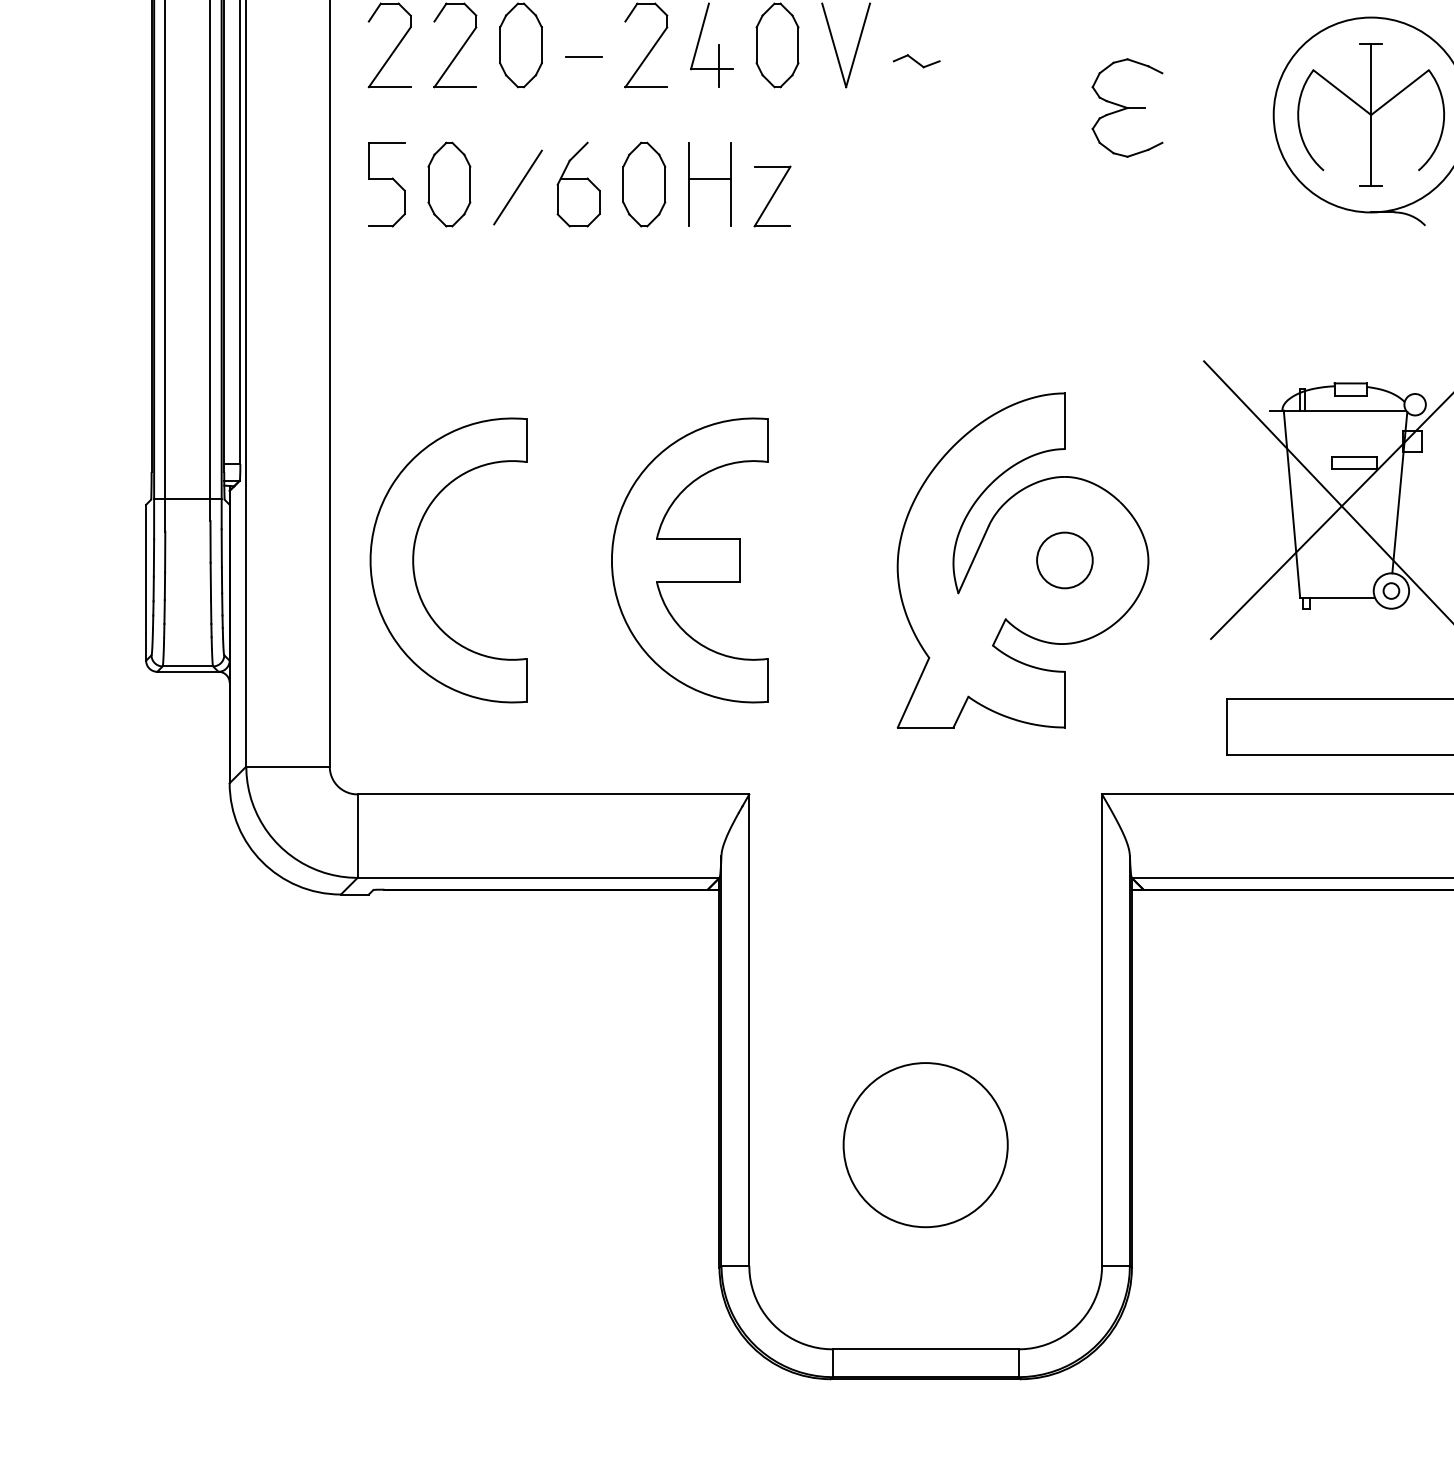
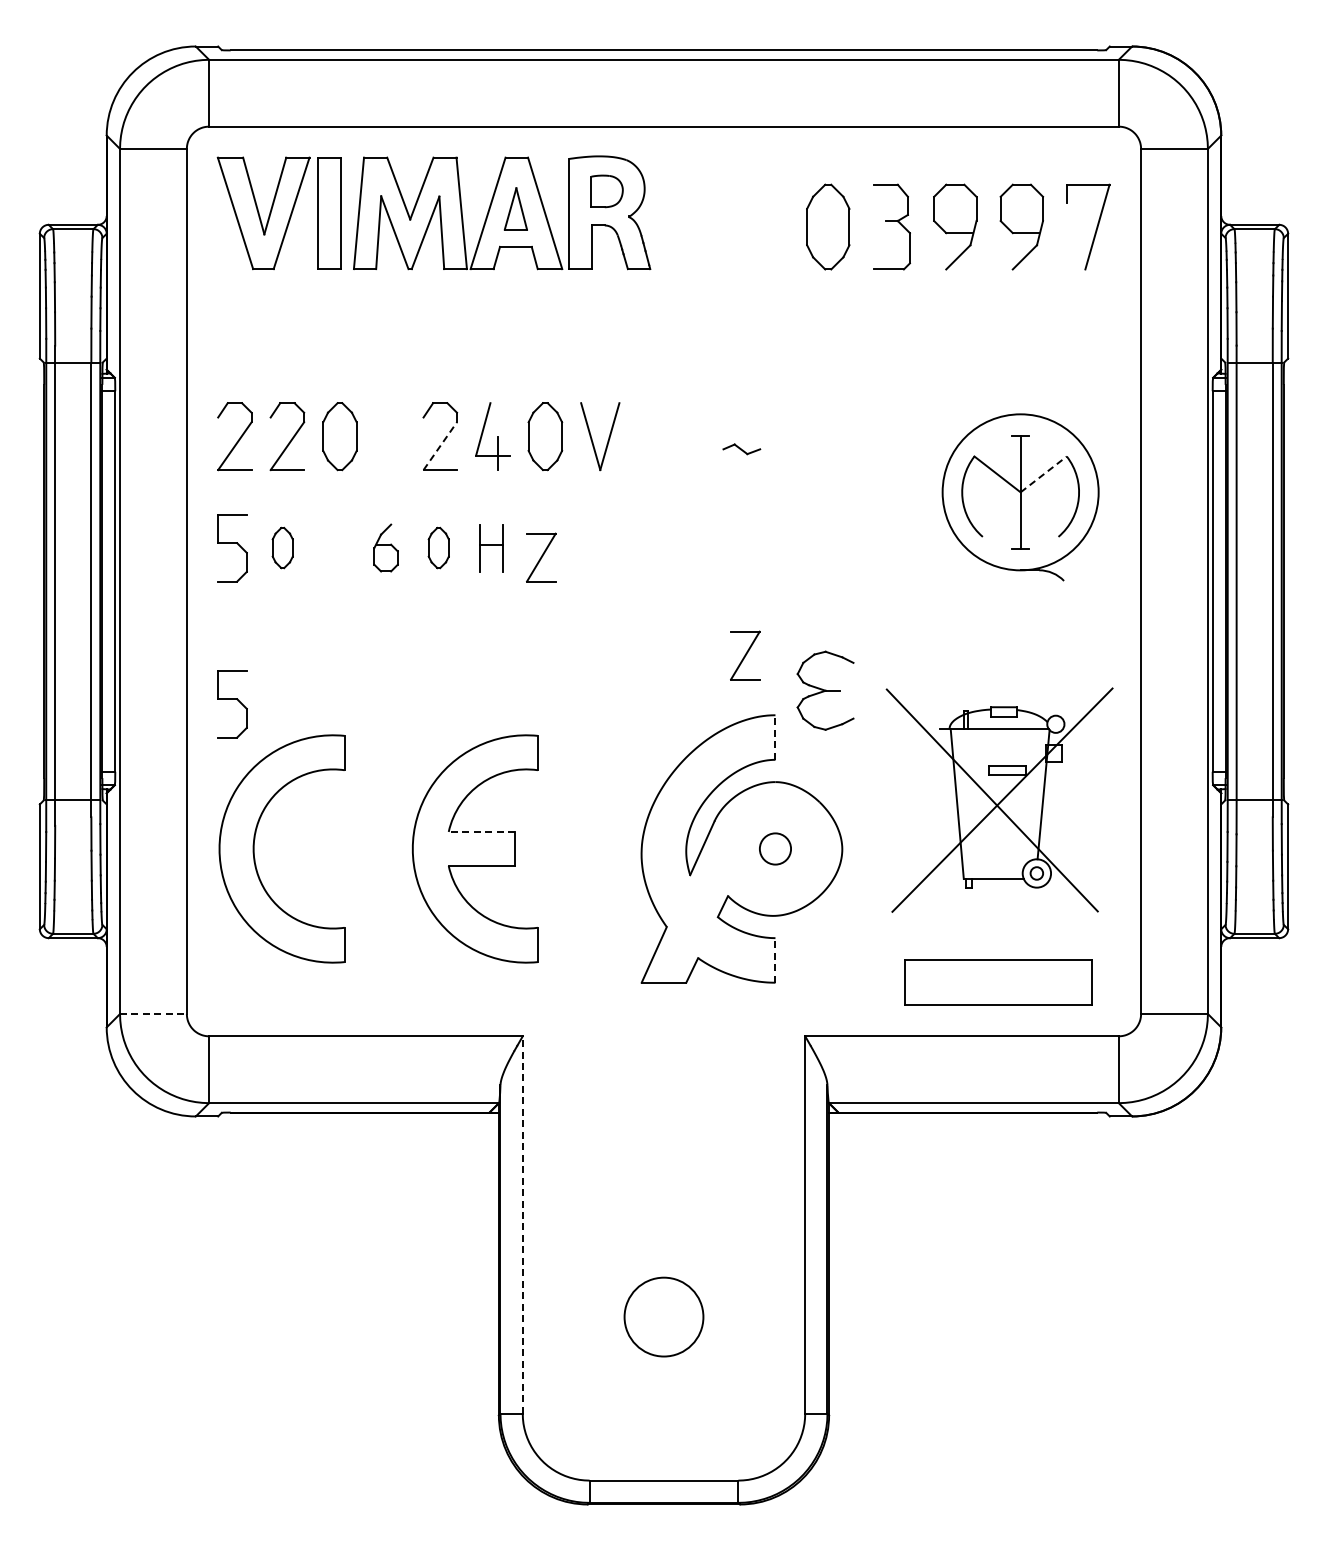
line: (646, 56) -> (440, 445), solid -> dashed
line: (582, 57) -> (389, 446), removed
part: (916, 61) -> (741, 449), moved
line: (1400, 92) -> (1044, 474), solid -> dashed
part: (1127, 107) -> (825, 690), moved
part: (449, 183) -> (282, 547), size x0.6
part: (577, 183) -> (385, 547), size x0.7
part: (644, 183) -> (438, 547), size x0.6
part: (710, 185) -> (491, 548), size x0.7
line: (517, 186) -> (337, 549), removed
part: (1027, 318) -> (745, 655), added
part: (386, 379) -> (232, 704), added
line: (1064, 421) -> (775, 737), solid -> dashed
line: (697, 538) -> (481, 831), solid -> dashed
circle: (1064, 559) -> (775, 848), size x0.7
line: (1064, 698) -> (775, 959), solid -> dashed
line: (288, 767) -> (153, 1014), solid -> dashed
line: (748, 1030) -> (522, 1225), solid -> dashed
circle: (925, 1144) -> (663, 1316), size x0.6

